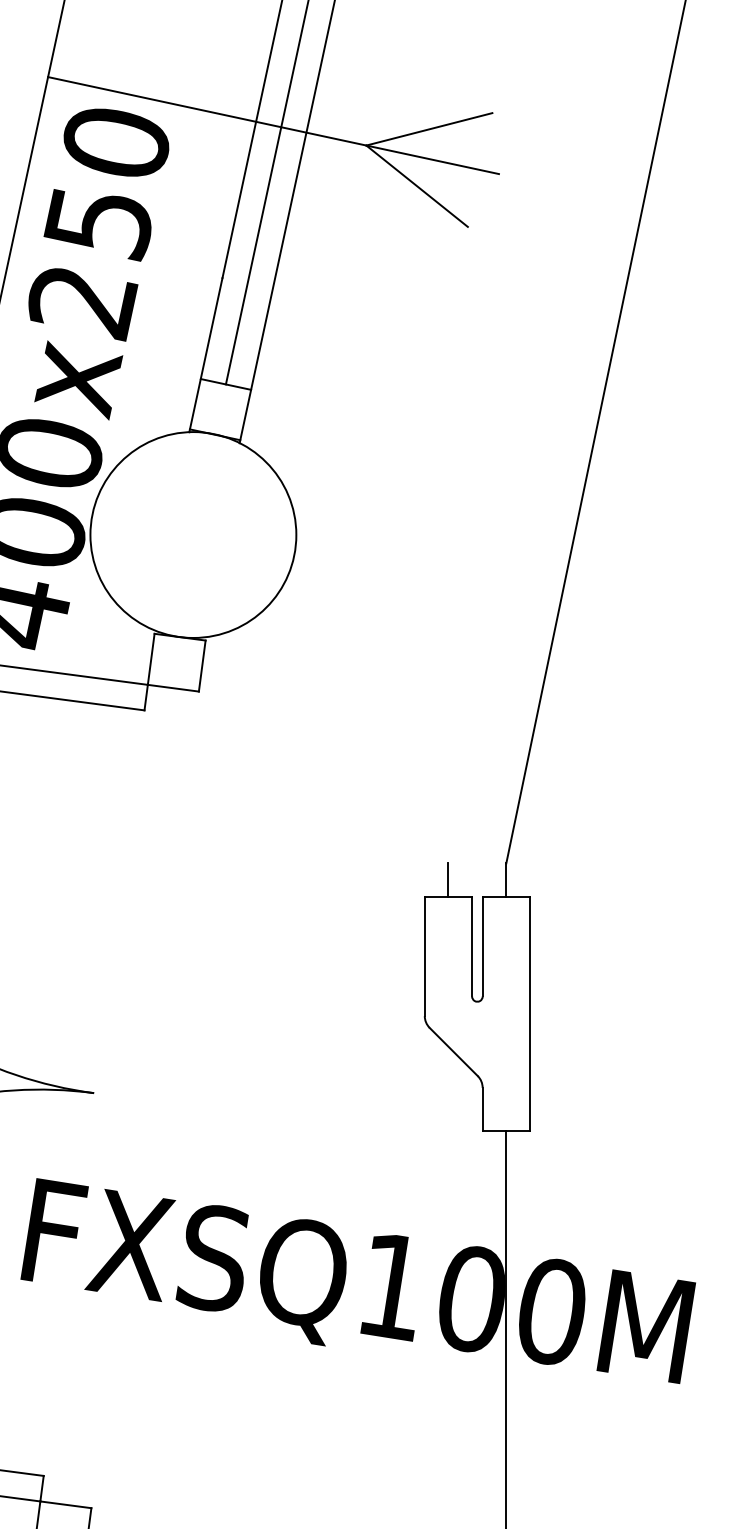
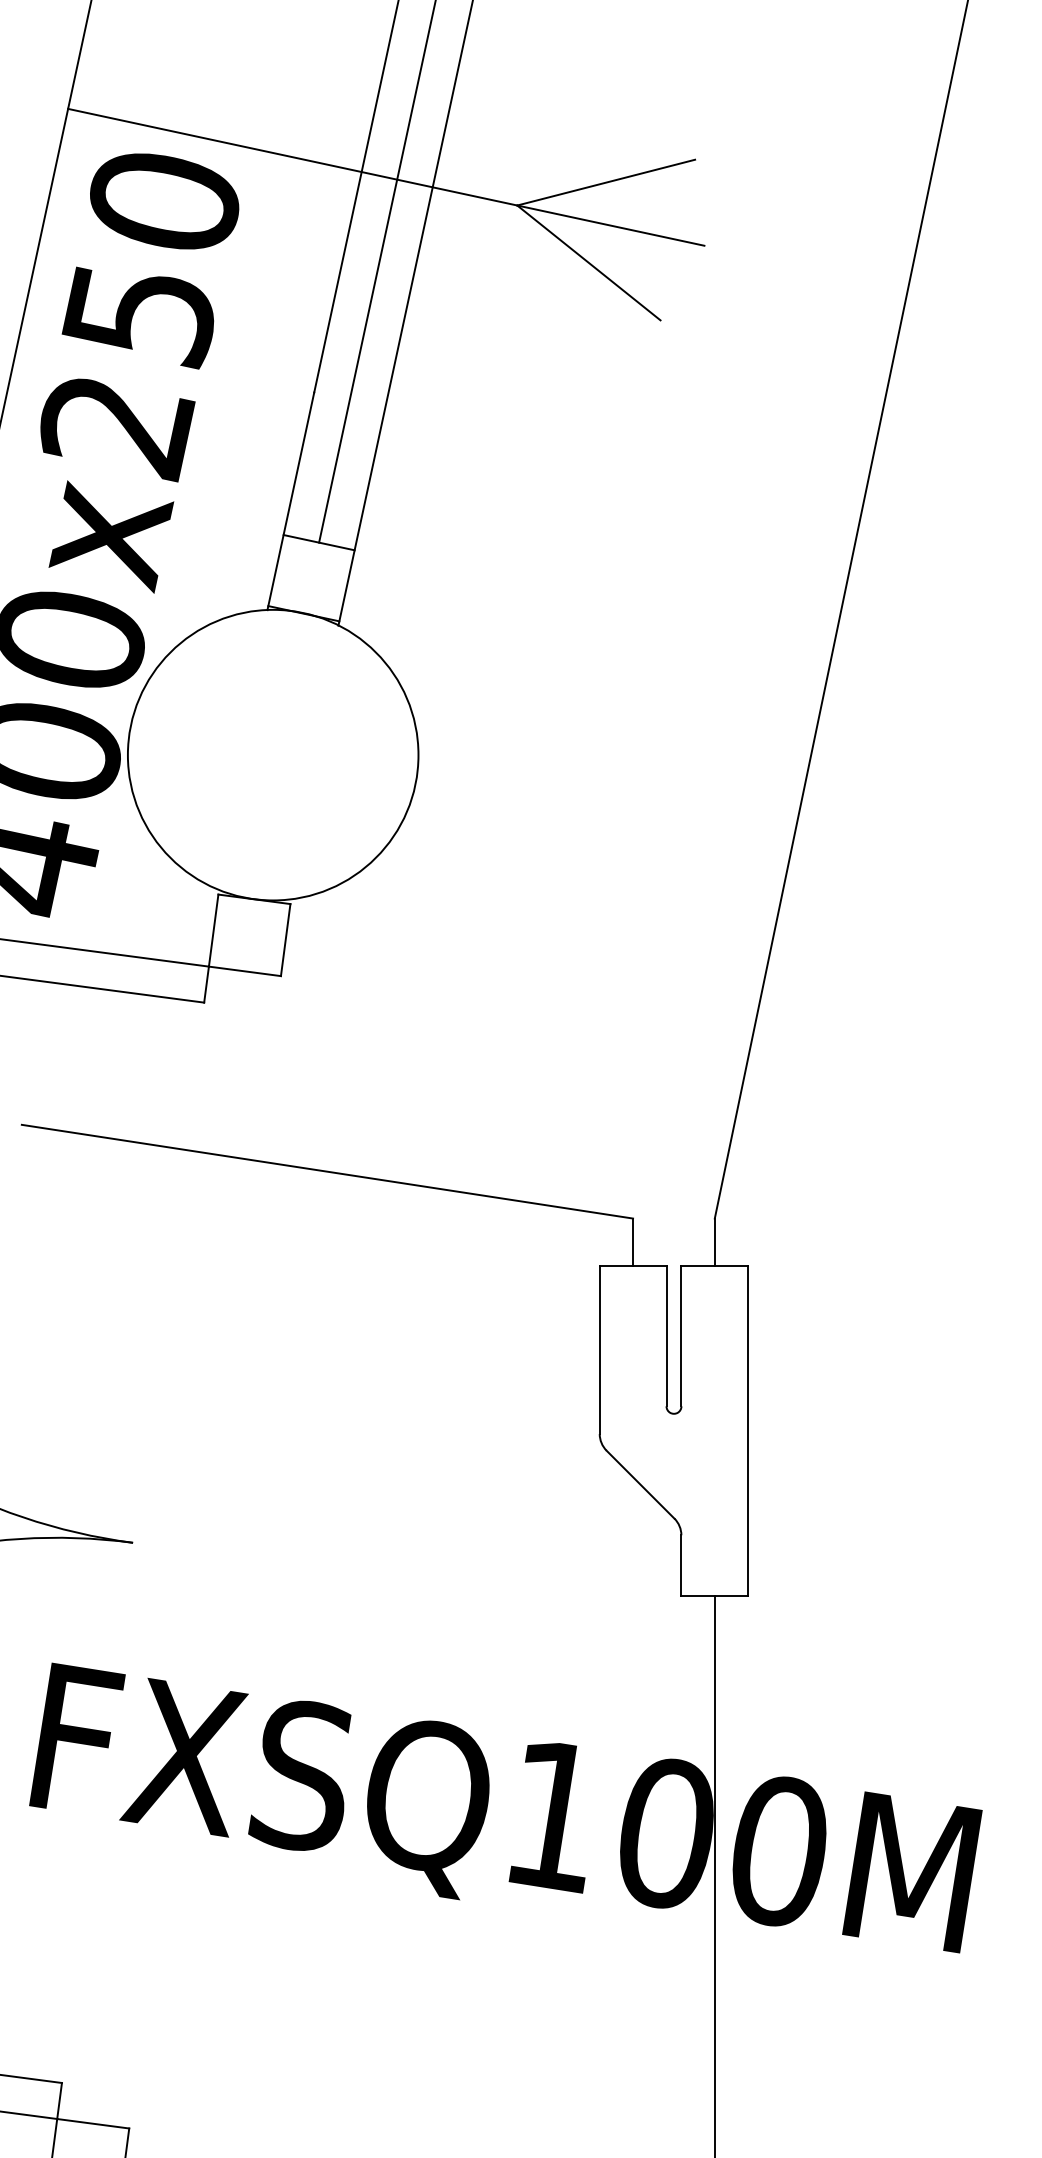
line: (231, 830) -> (327, 1171), added

